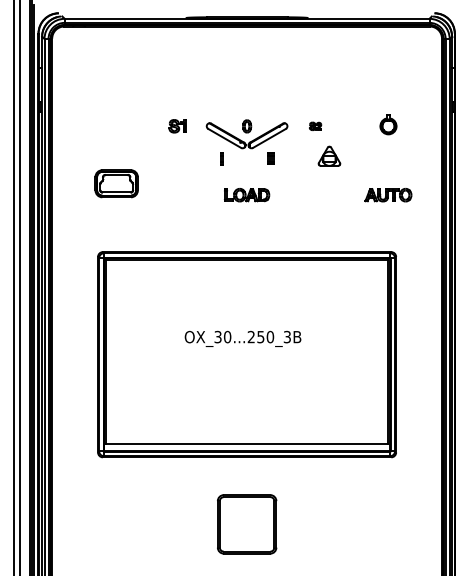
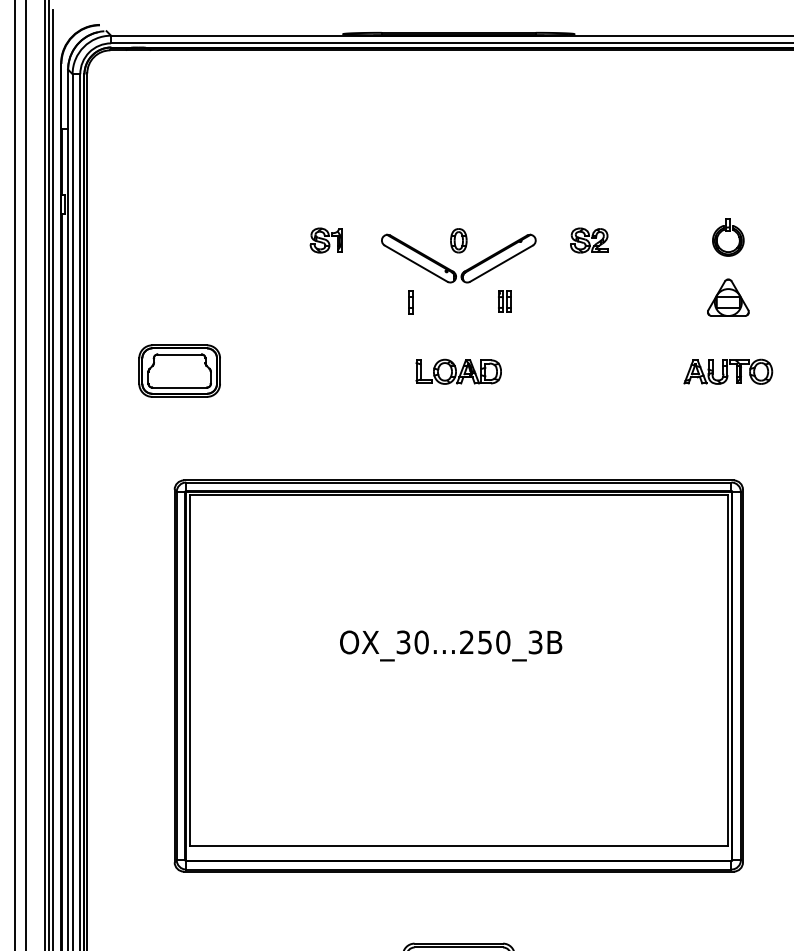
part: (315, 126) -> (589, 240), size x1.67
part: (329, 155) -> (728, 296), moved
part: (116, 183) -> (179, 370), moved

